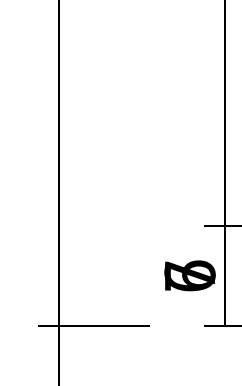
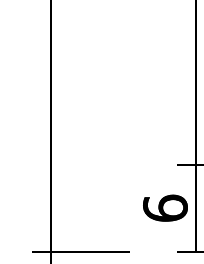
text: (189, 275) -> (164, 207), 7 -> 6

